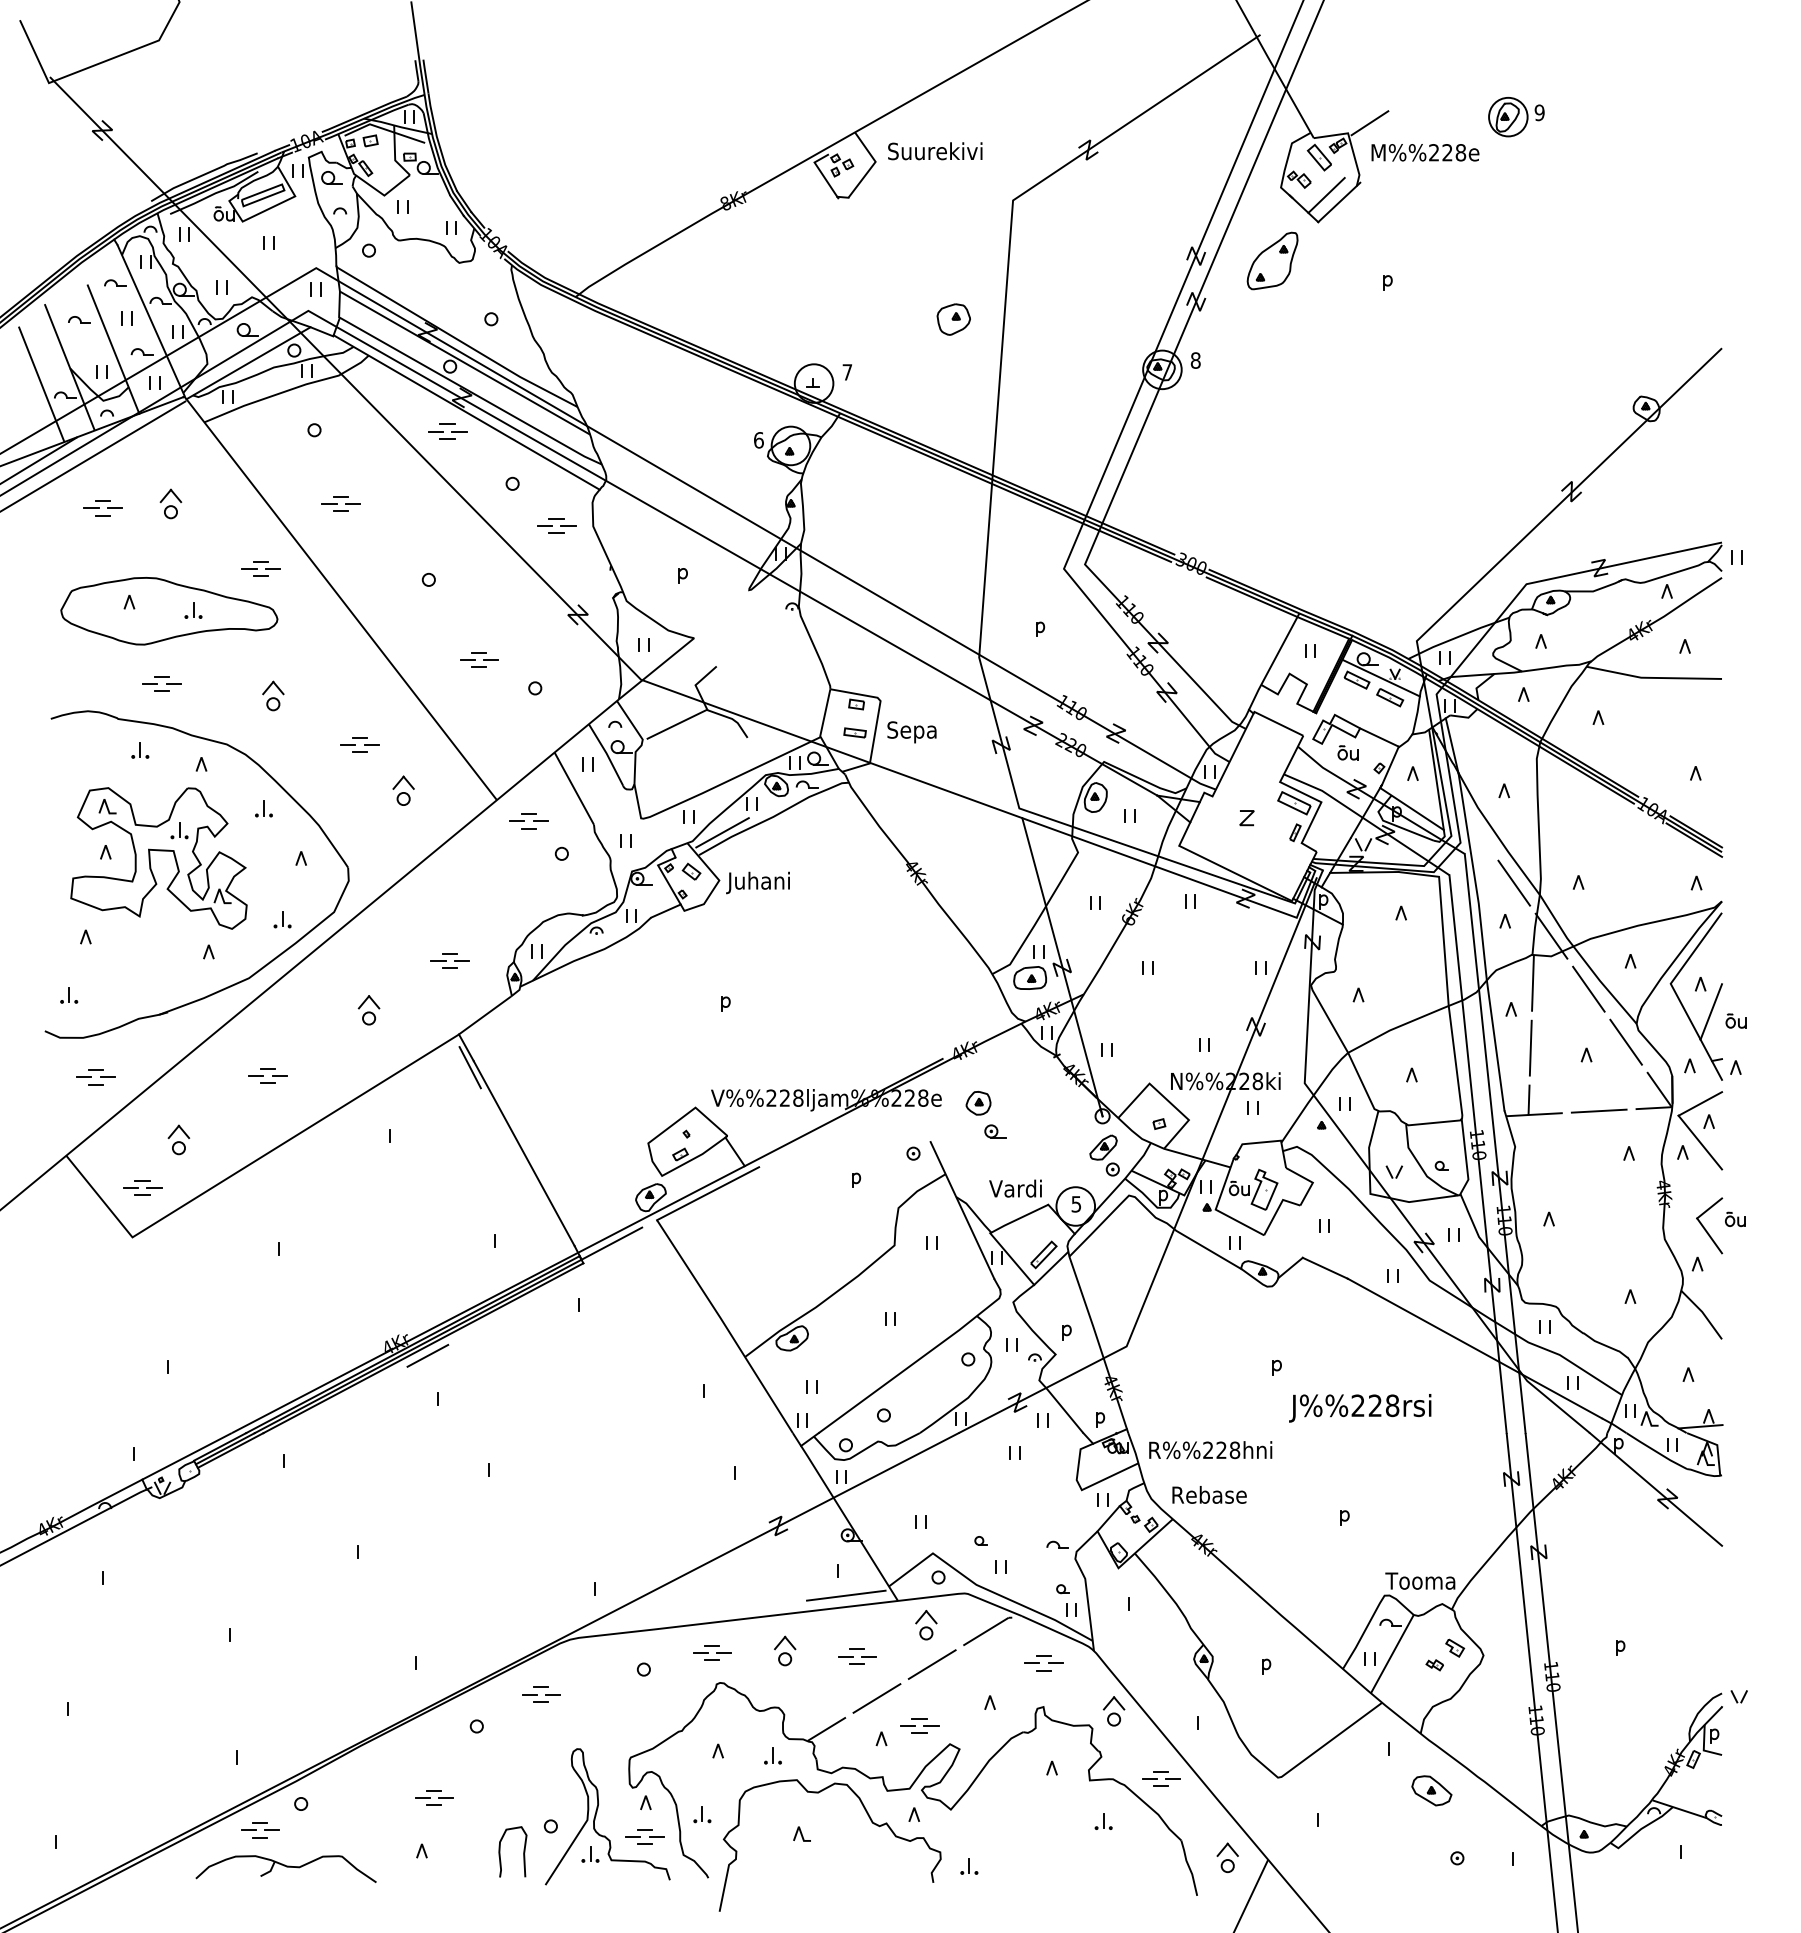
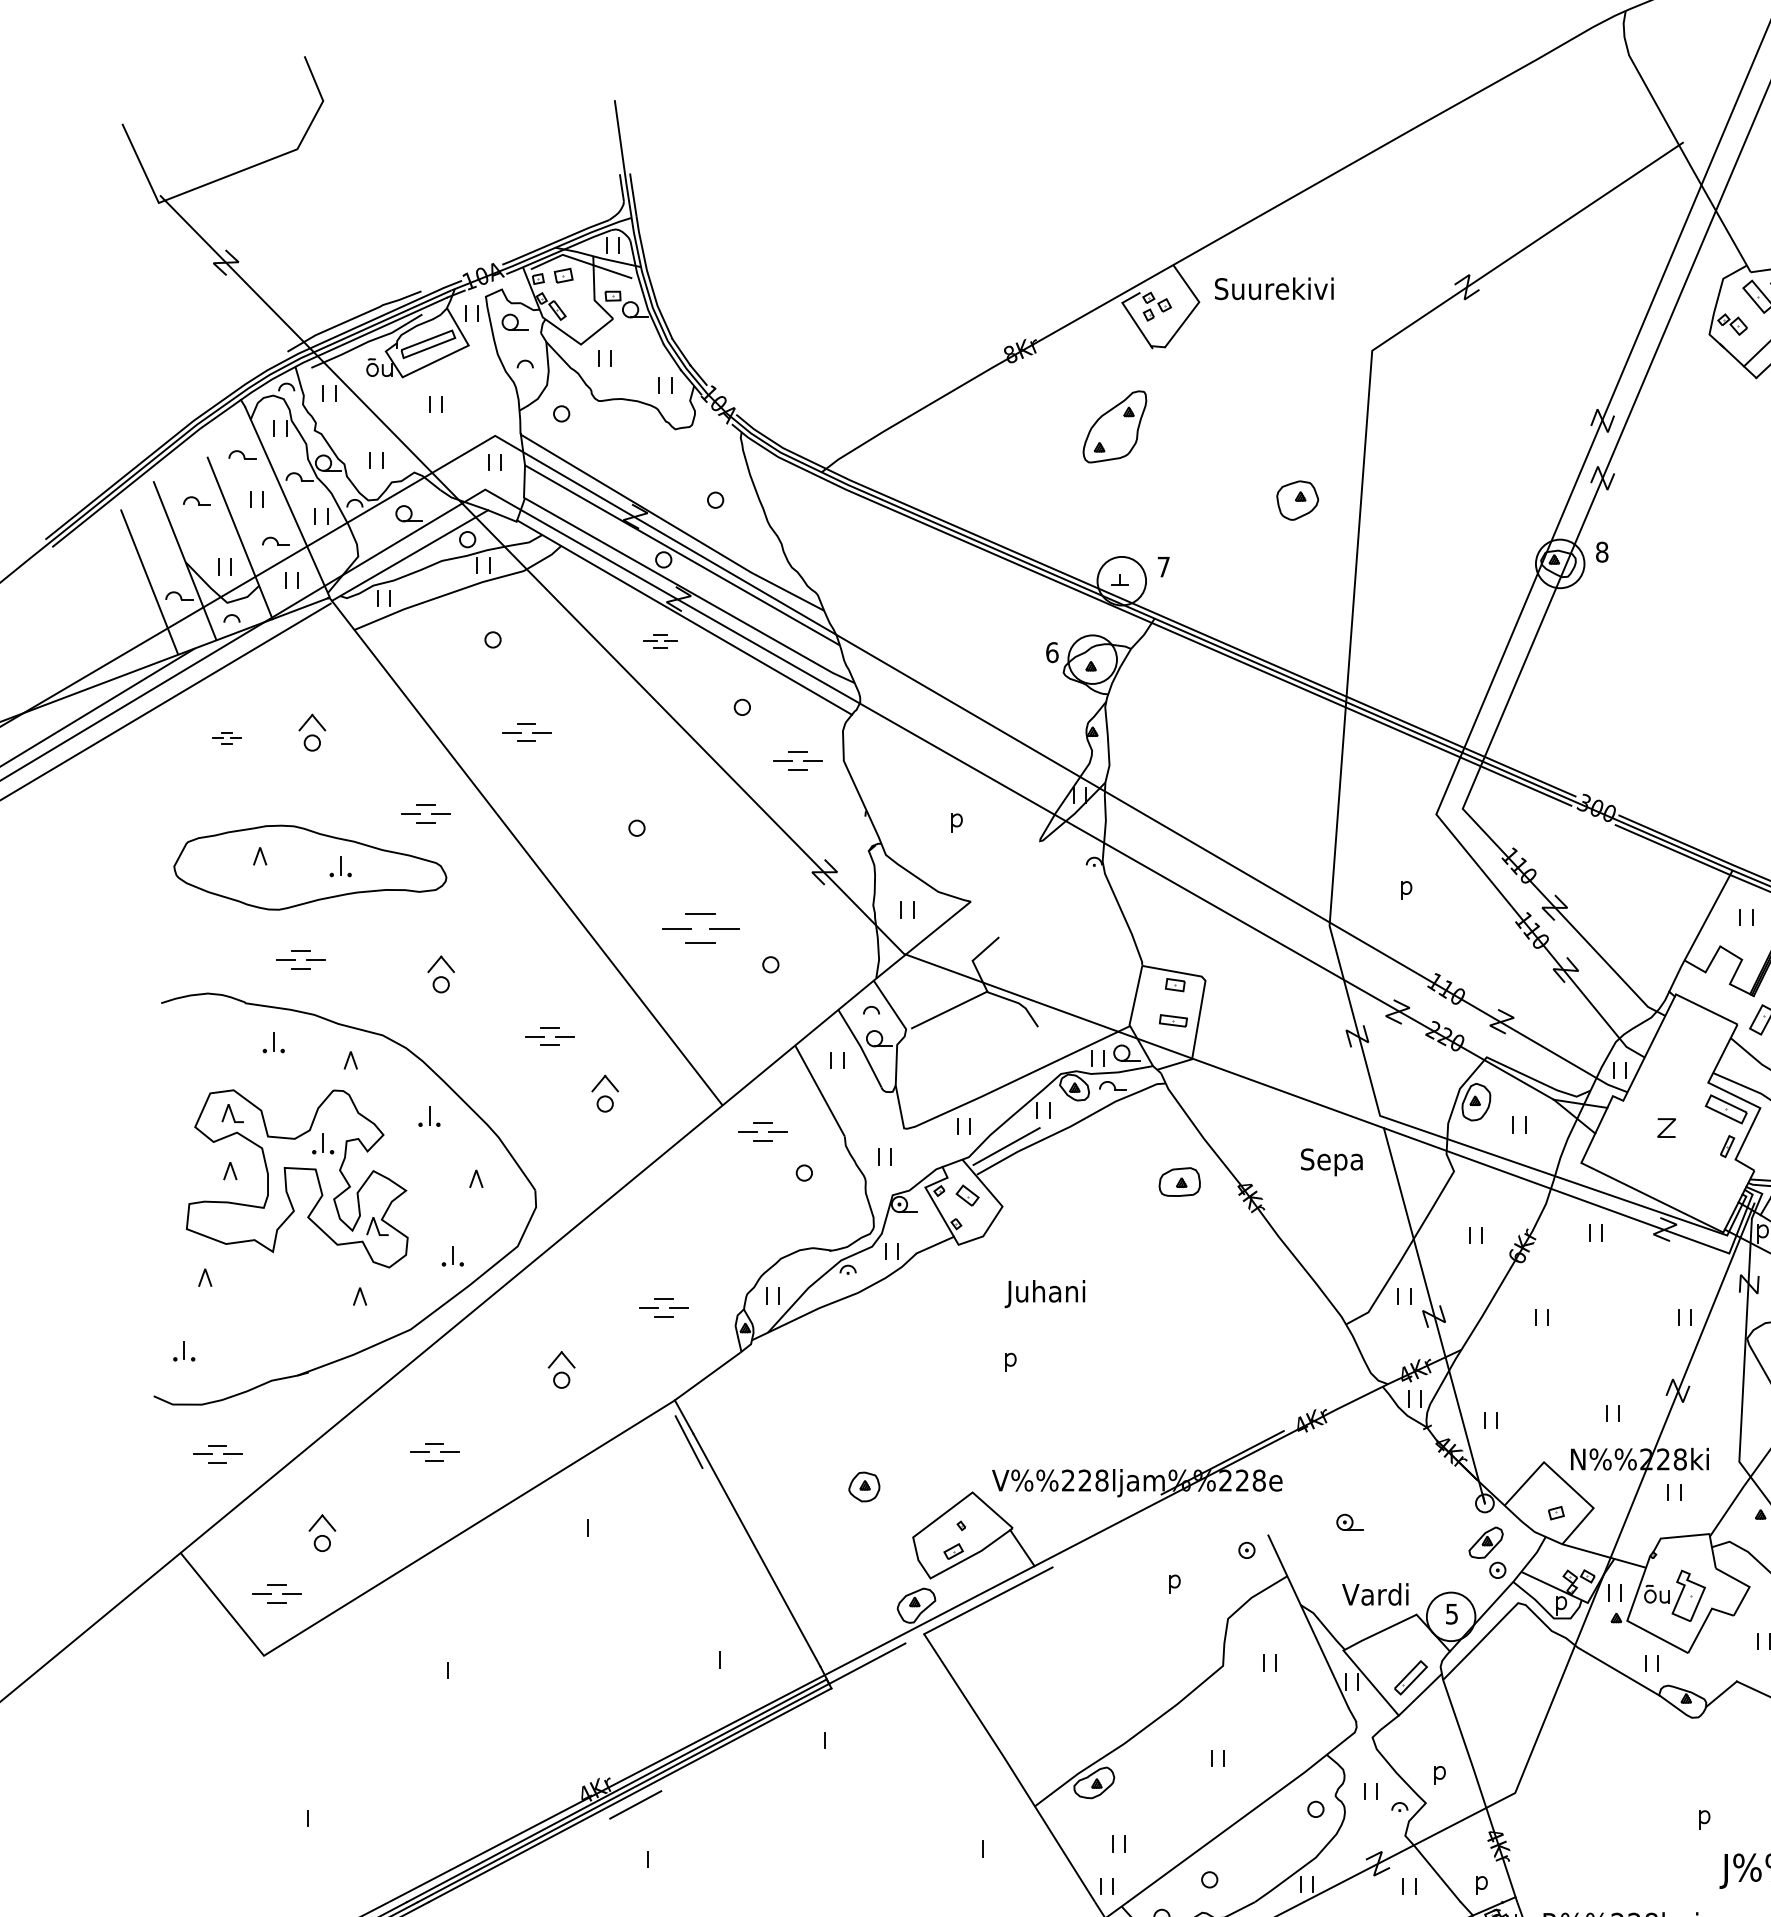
part: (1272, 260) -> (1114, 426), moved
part: (447, 431) -> (660, 641), size x0.7
part: (102, 508) -> (226, 738), size x0.6
part: (479, 659) -> (700, 928), size x1.6
text: (911, 732) -> (1331, 1162), moved
text: (757, 882) -> (1044, 1293), moved
part: (1029, 977) -> (1178, 1181), moved
part: (978, 1103) -> (864, 1487), moved

